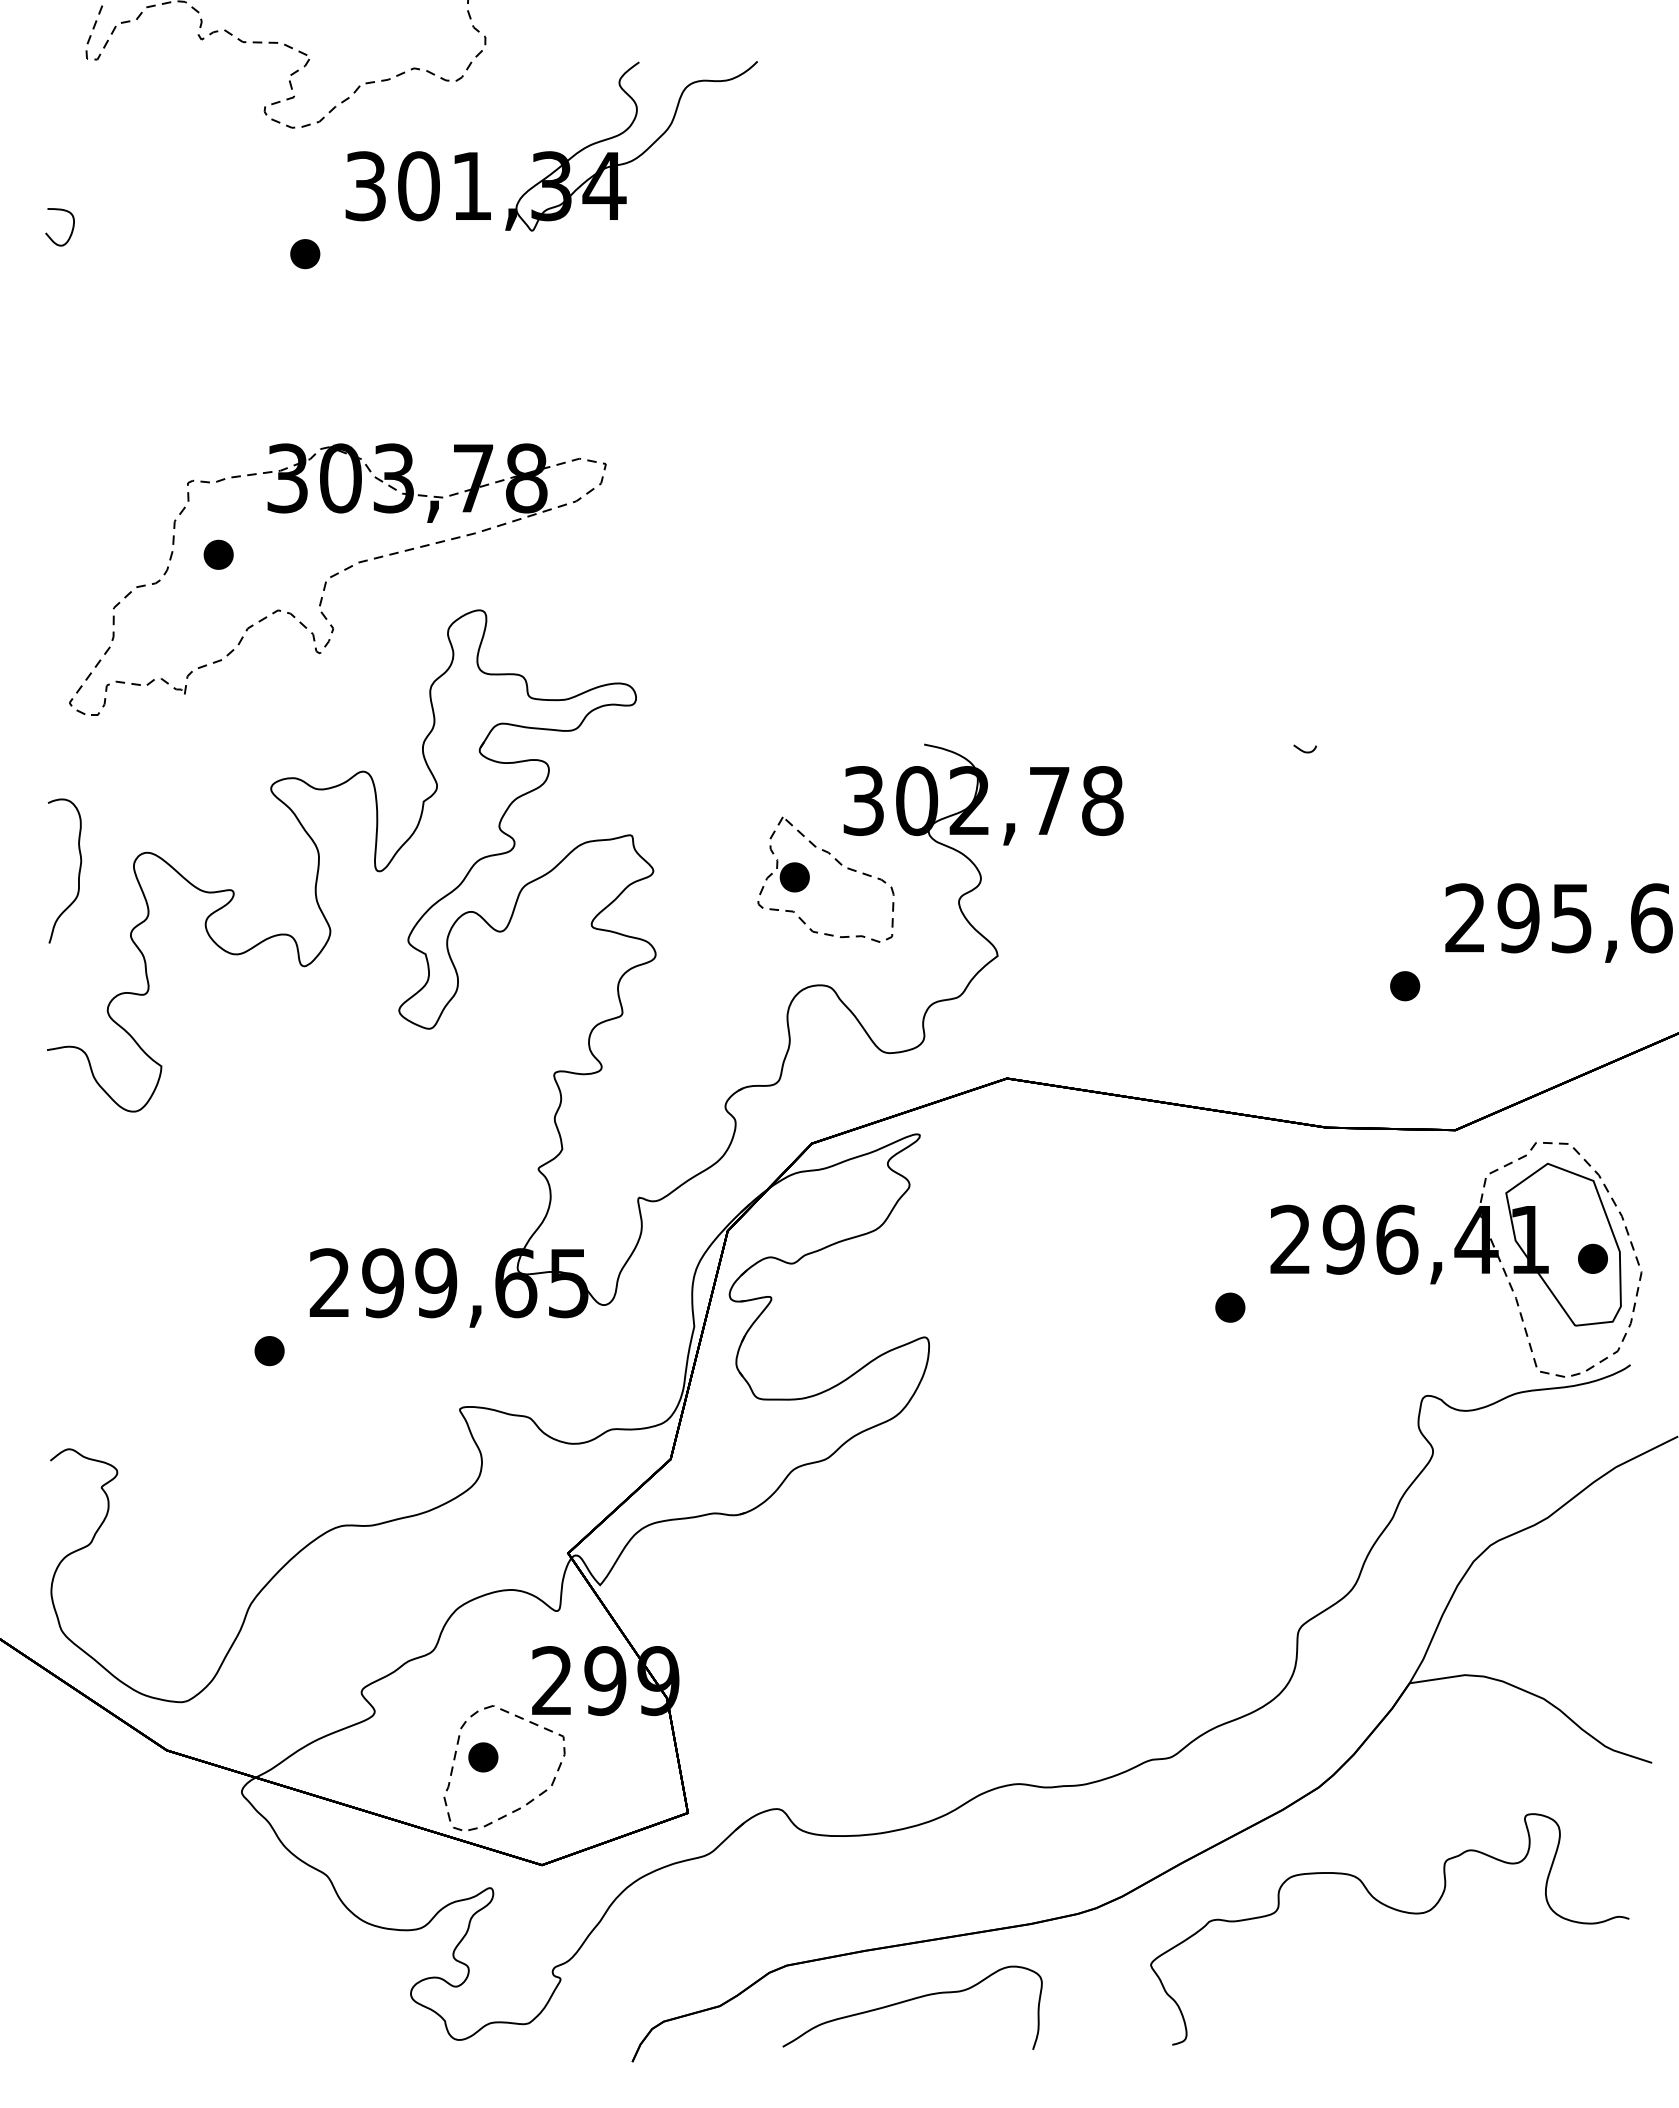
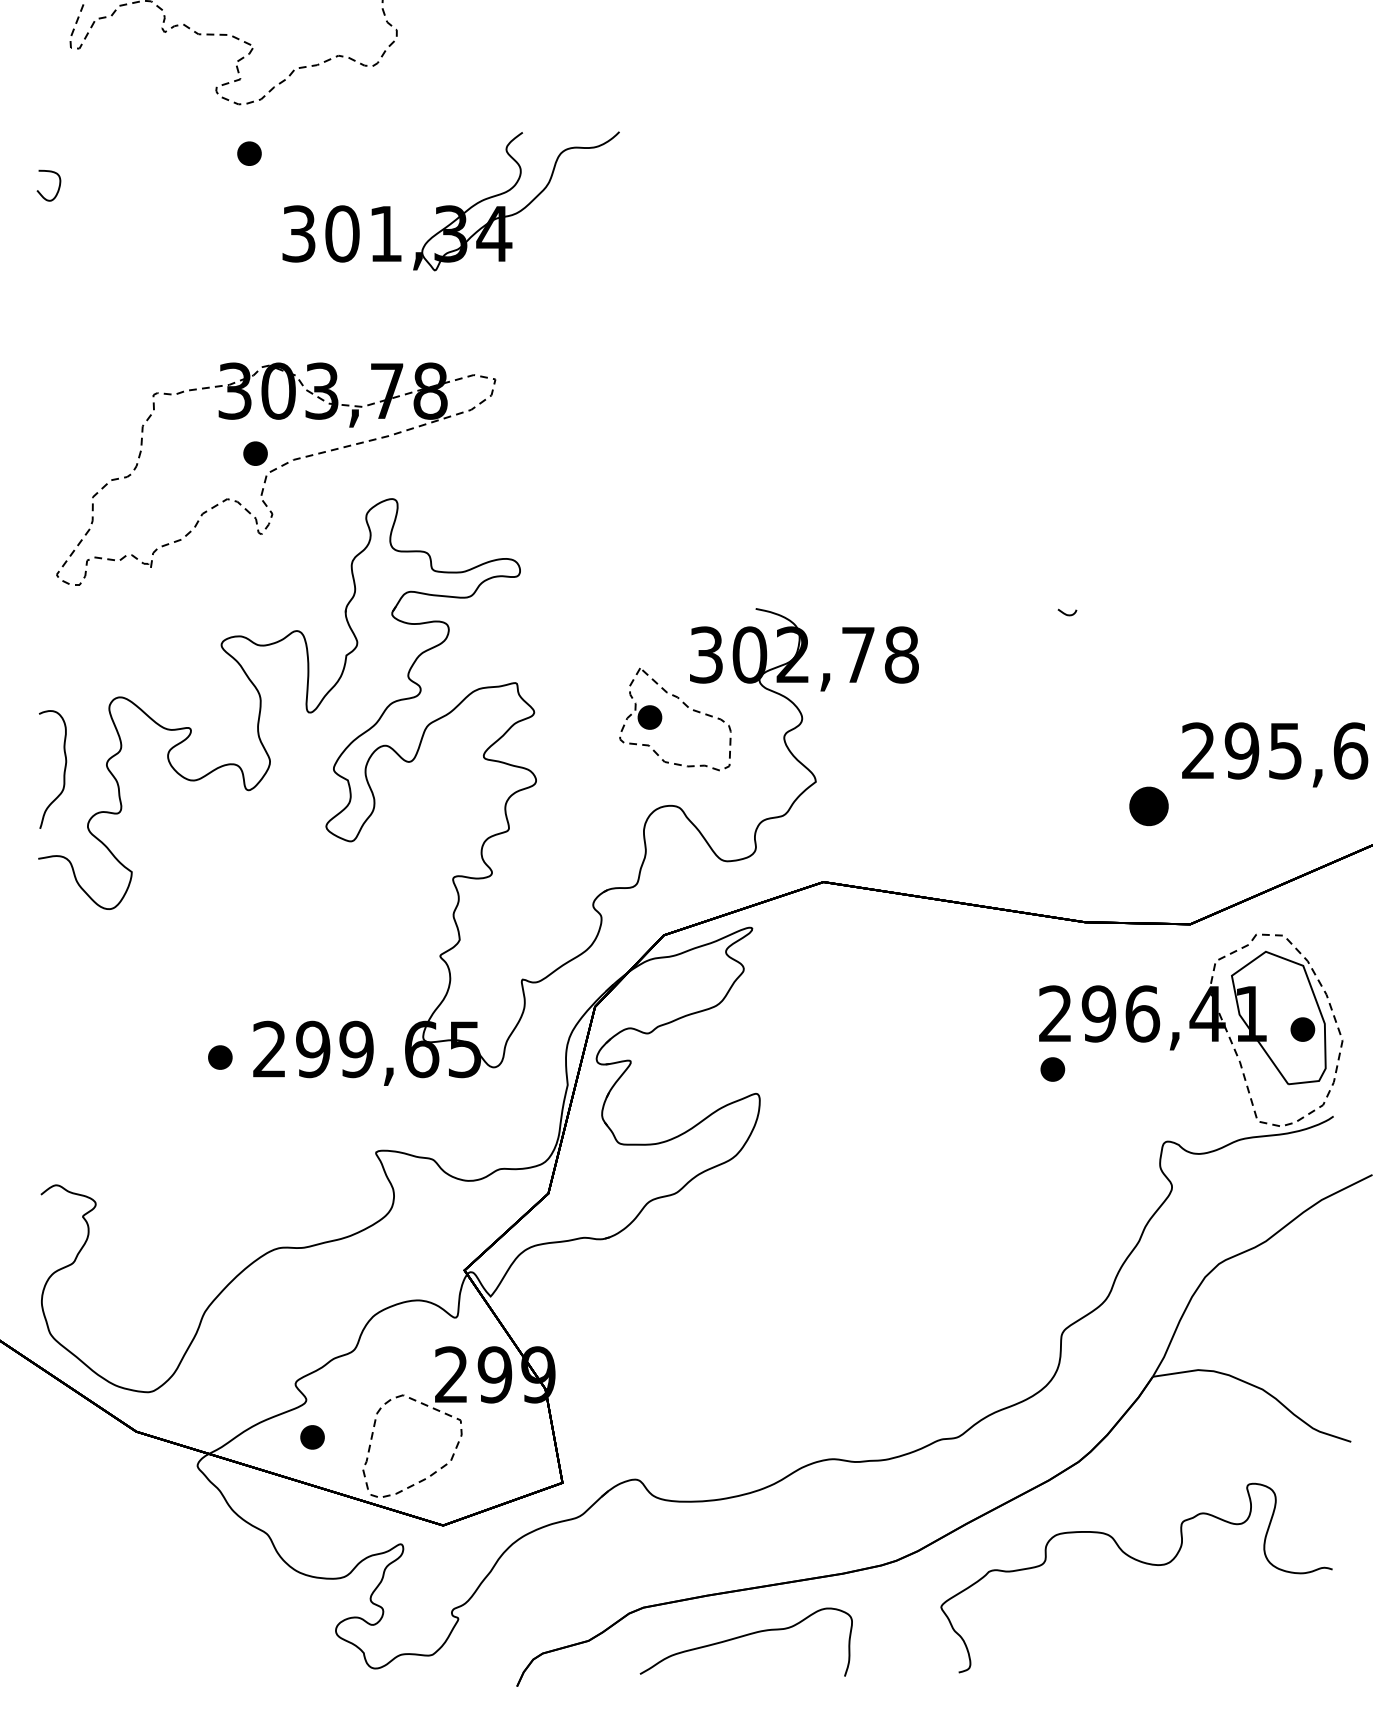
part: (551, 146) -> (450, 201), moved
part: (305, 254) -> (249, 154), moved
part: (218, 554) -> (255, 453), moved
curve: (78, 871) -> (64, 769), moved
part: (1405, 986) -> (1149, 806), size x1.6
part: (1230, 1307) -> (1052, 1069), moved
part: (269, 1351) -> (220, 1057), moved
part: (483, 1757) -> (312, 1437), moved

